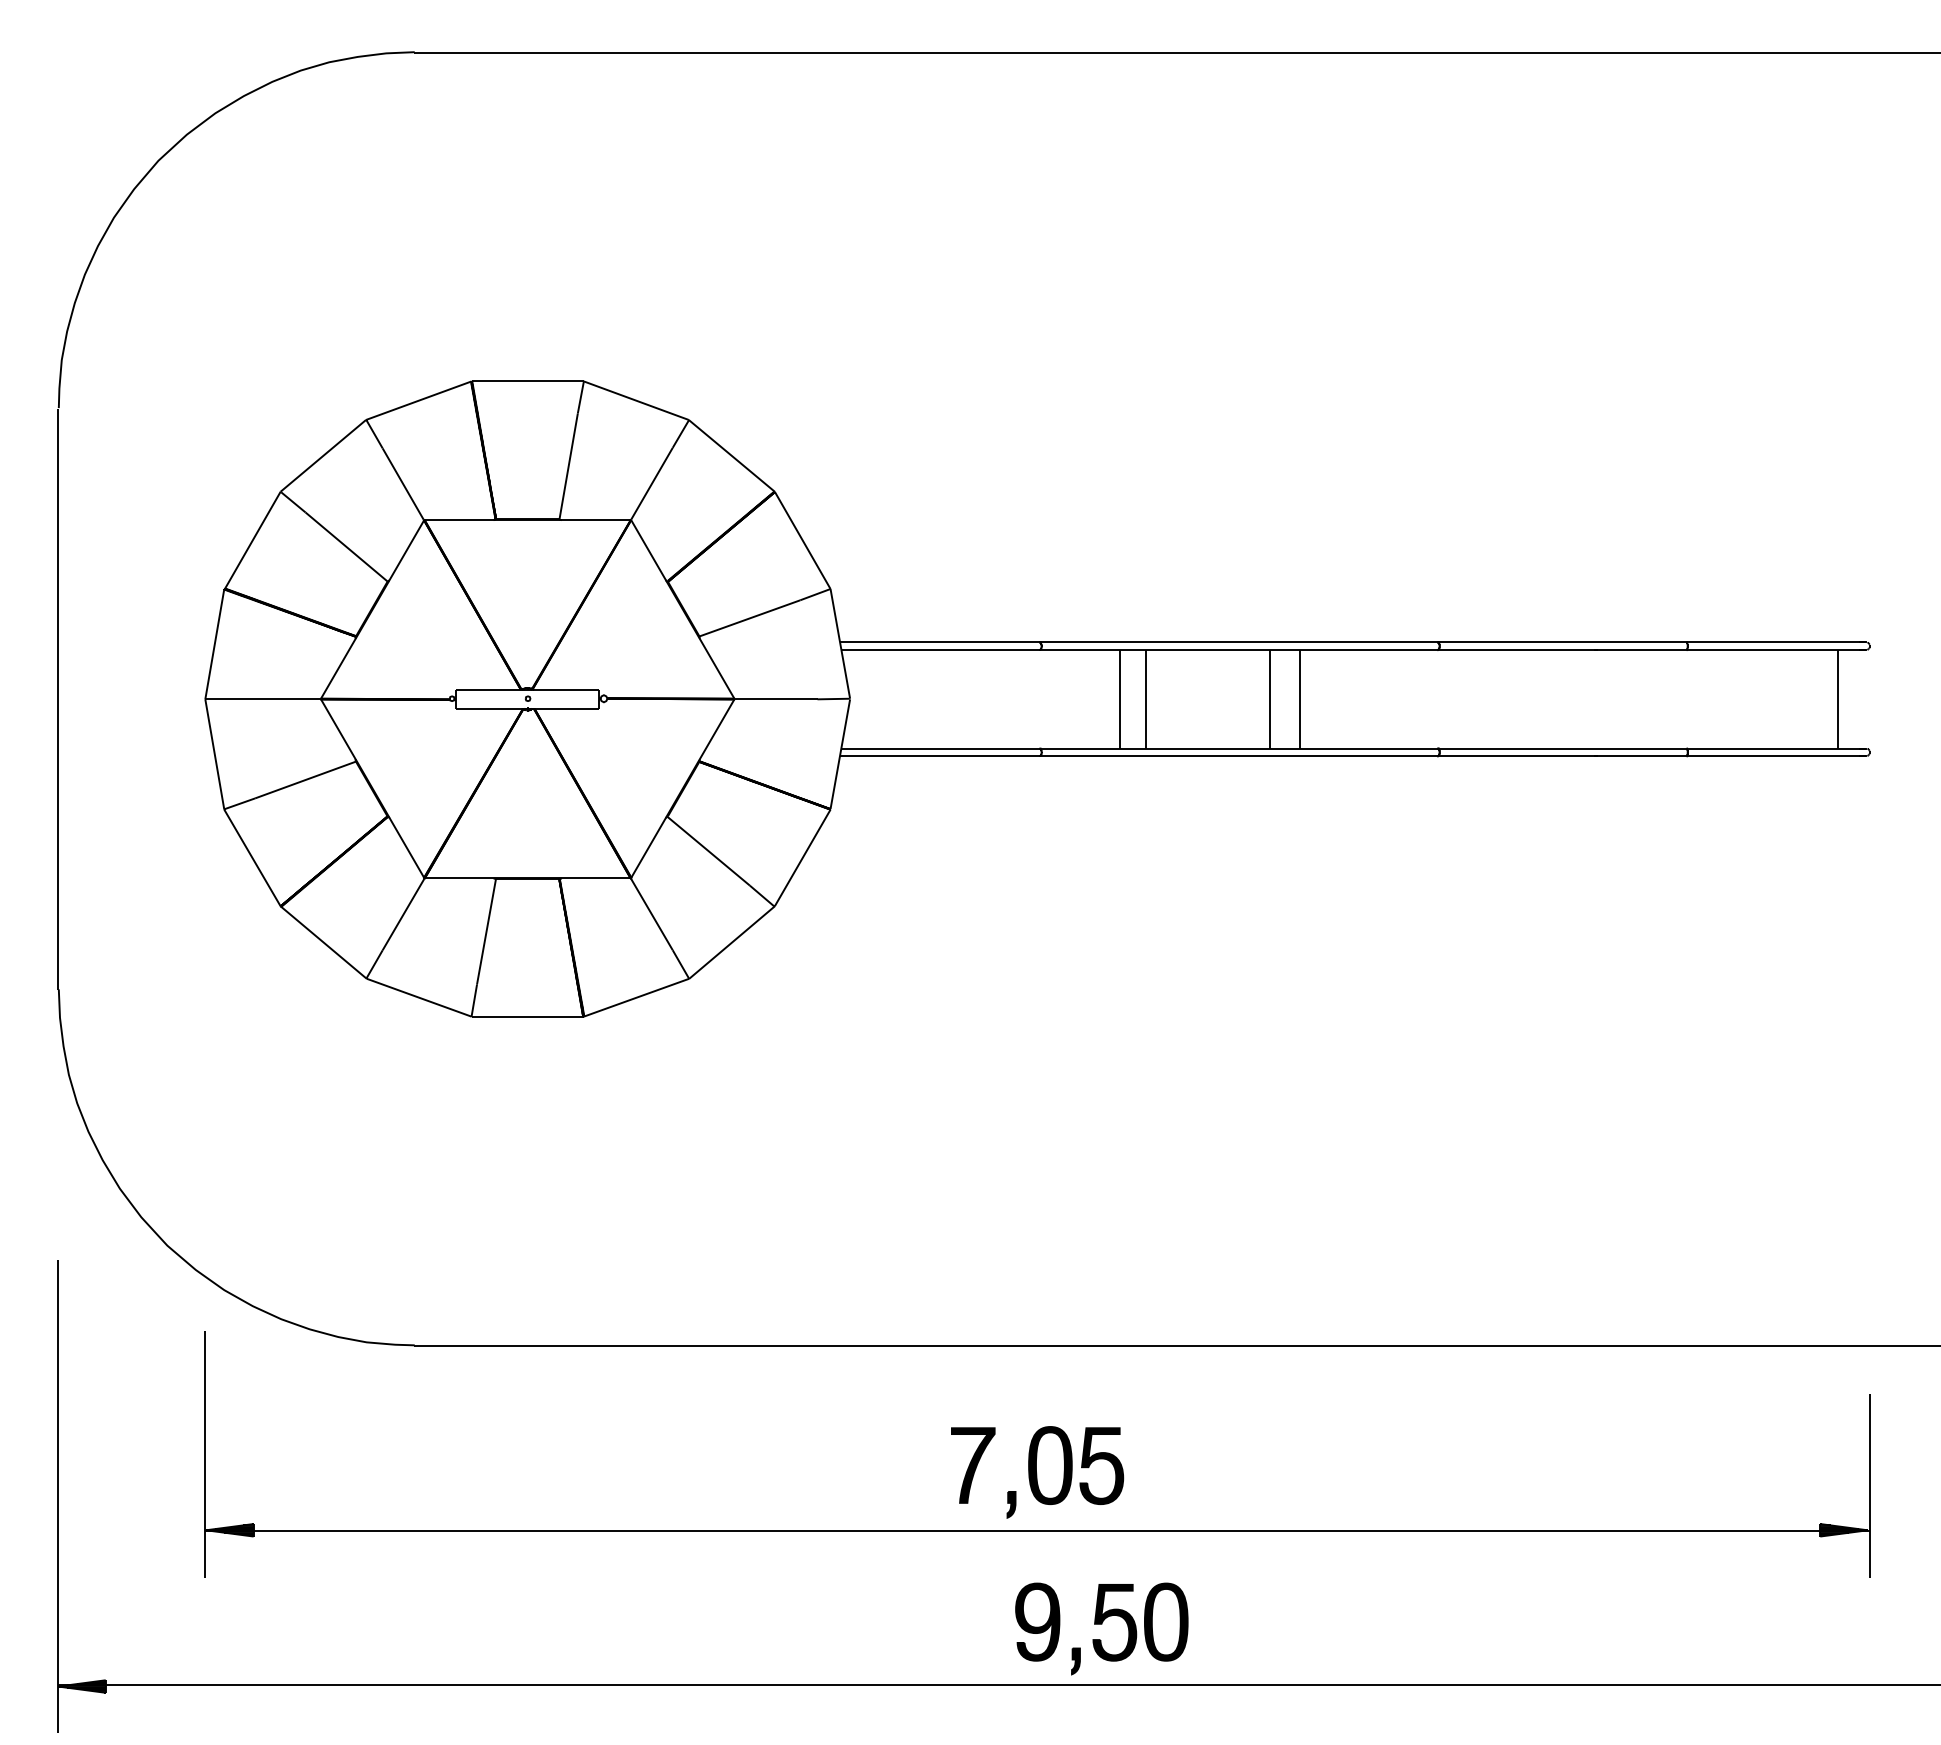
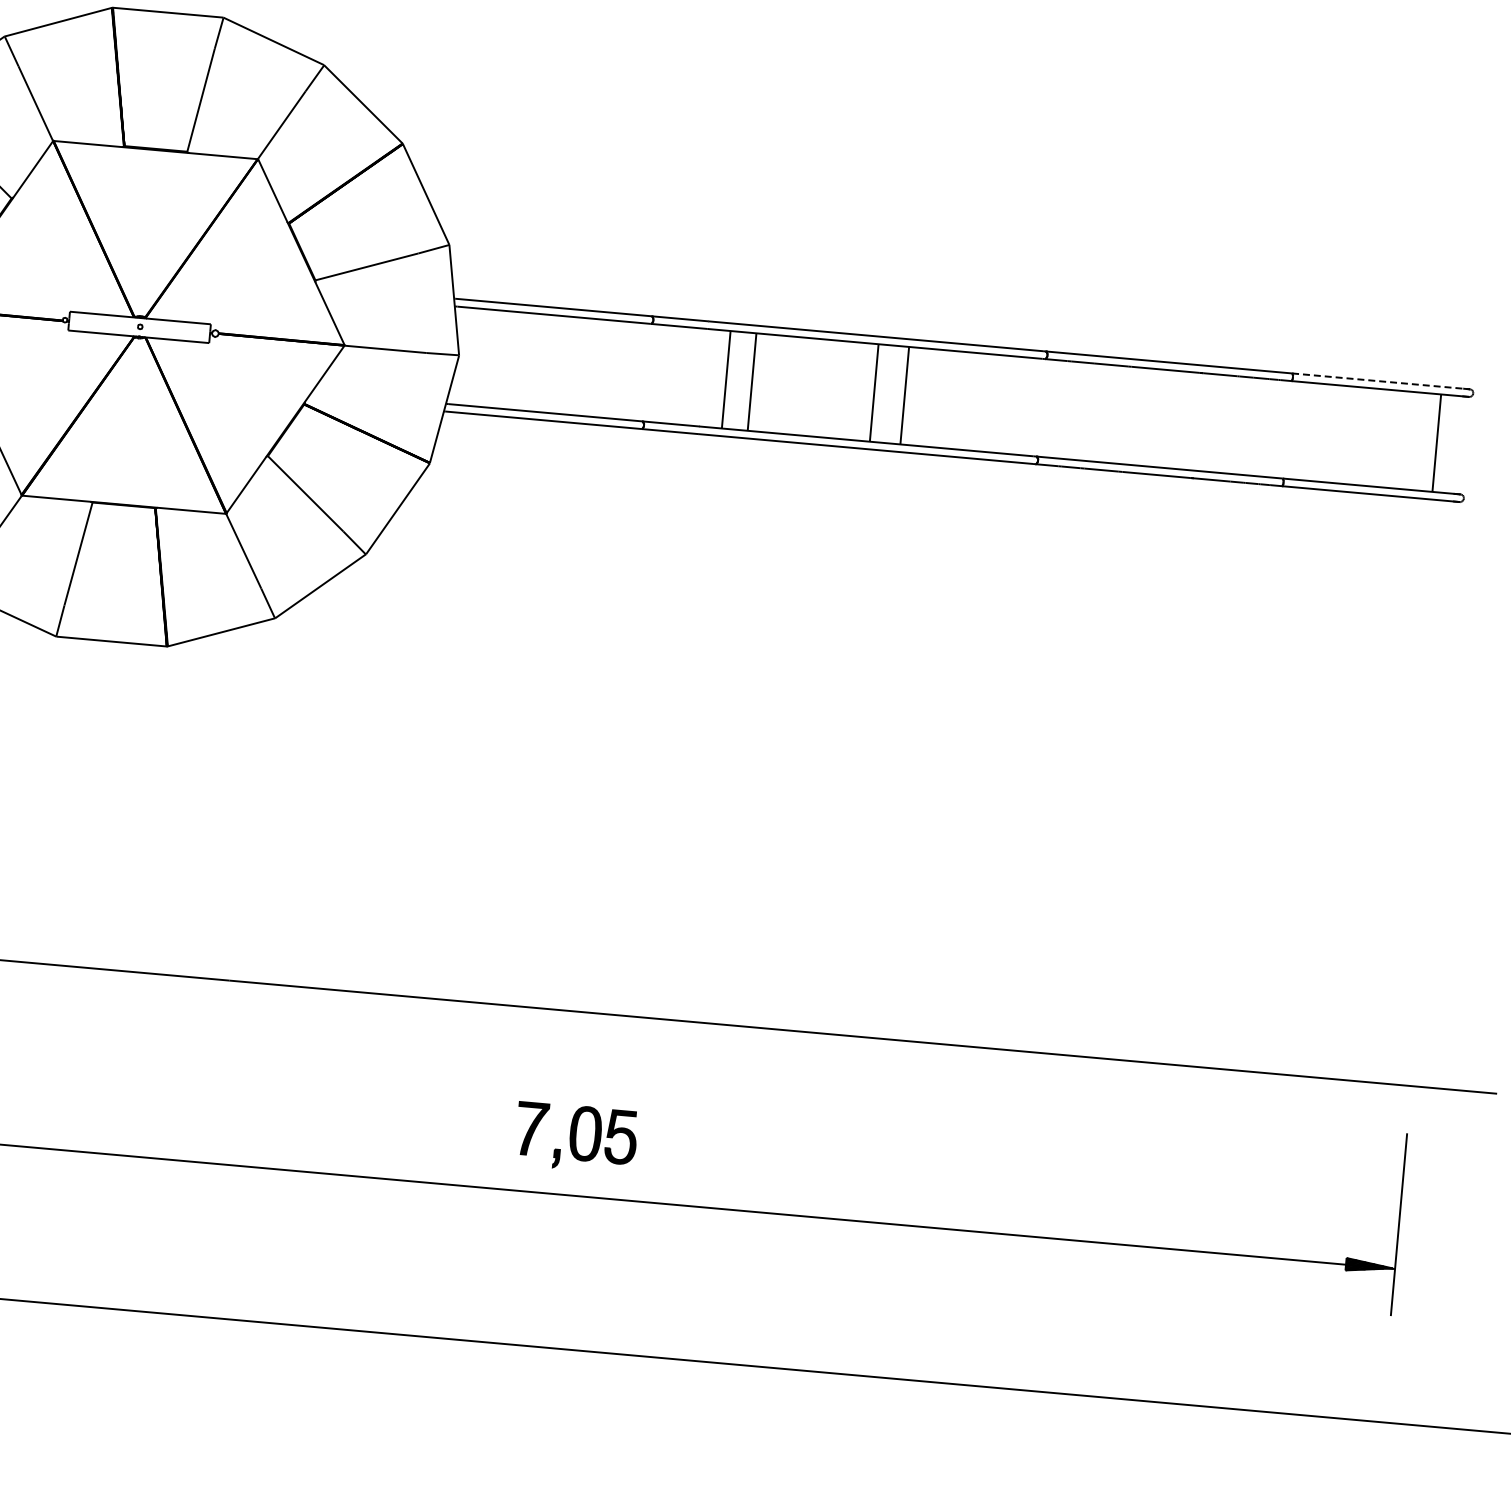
line: (1776, 642) -> (1381, 381), solid -> dashed
part: (1037, 1472) -> (576, 1137), size x0.7
part: (1101, 1628) -> (625, 1297), removed

